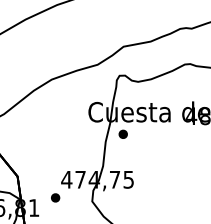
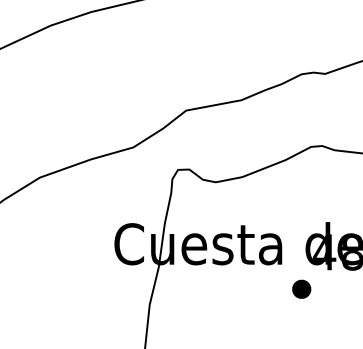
part: (122, 133) -> (300, 287), moved

